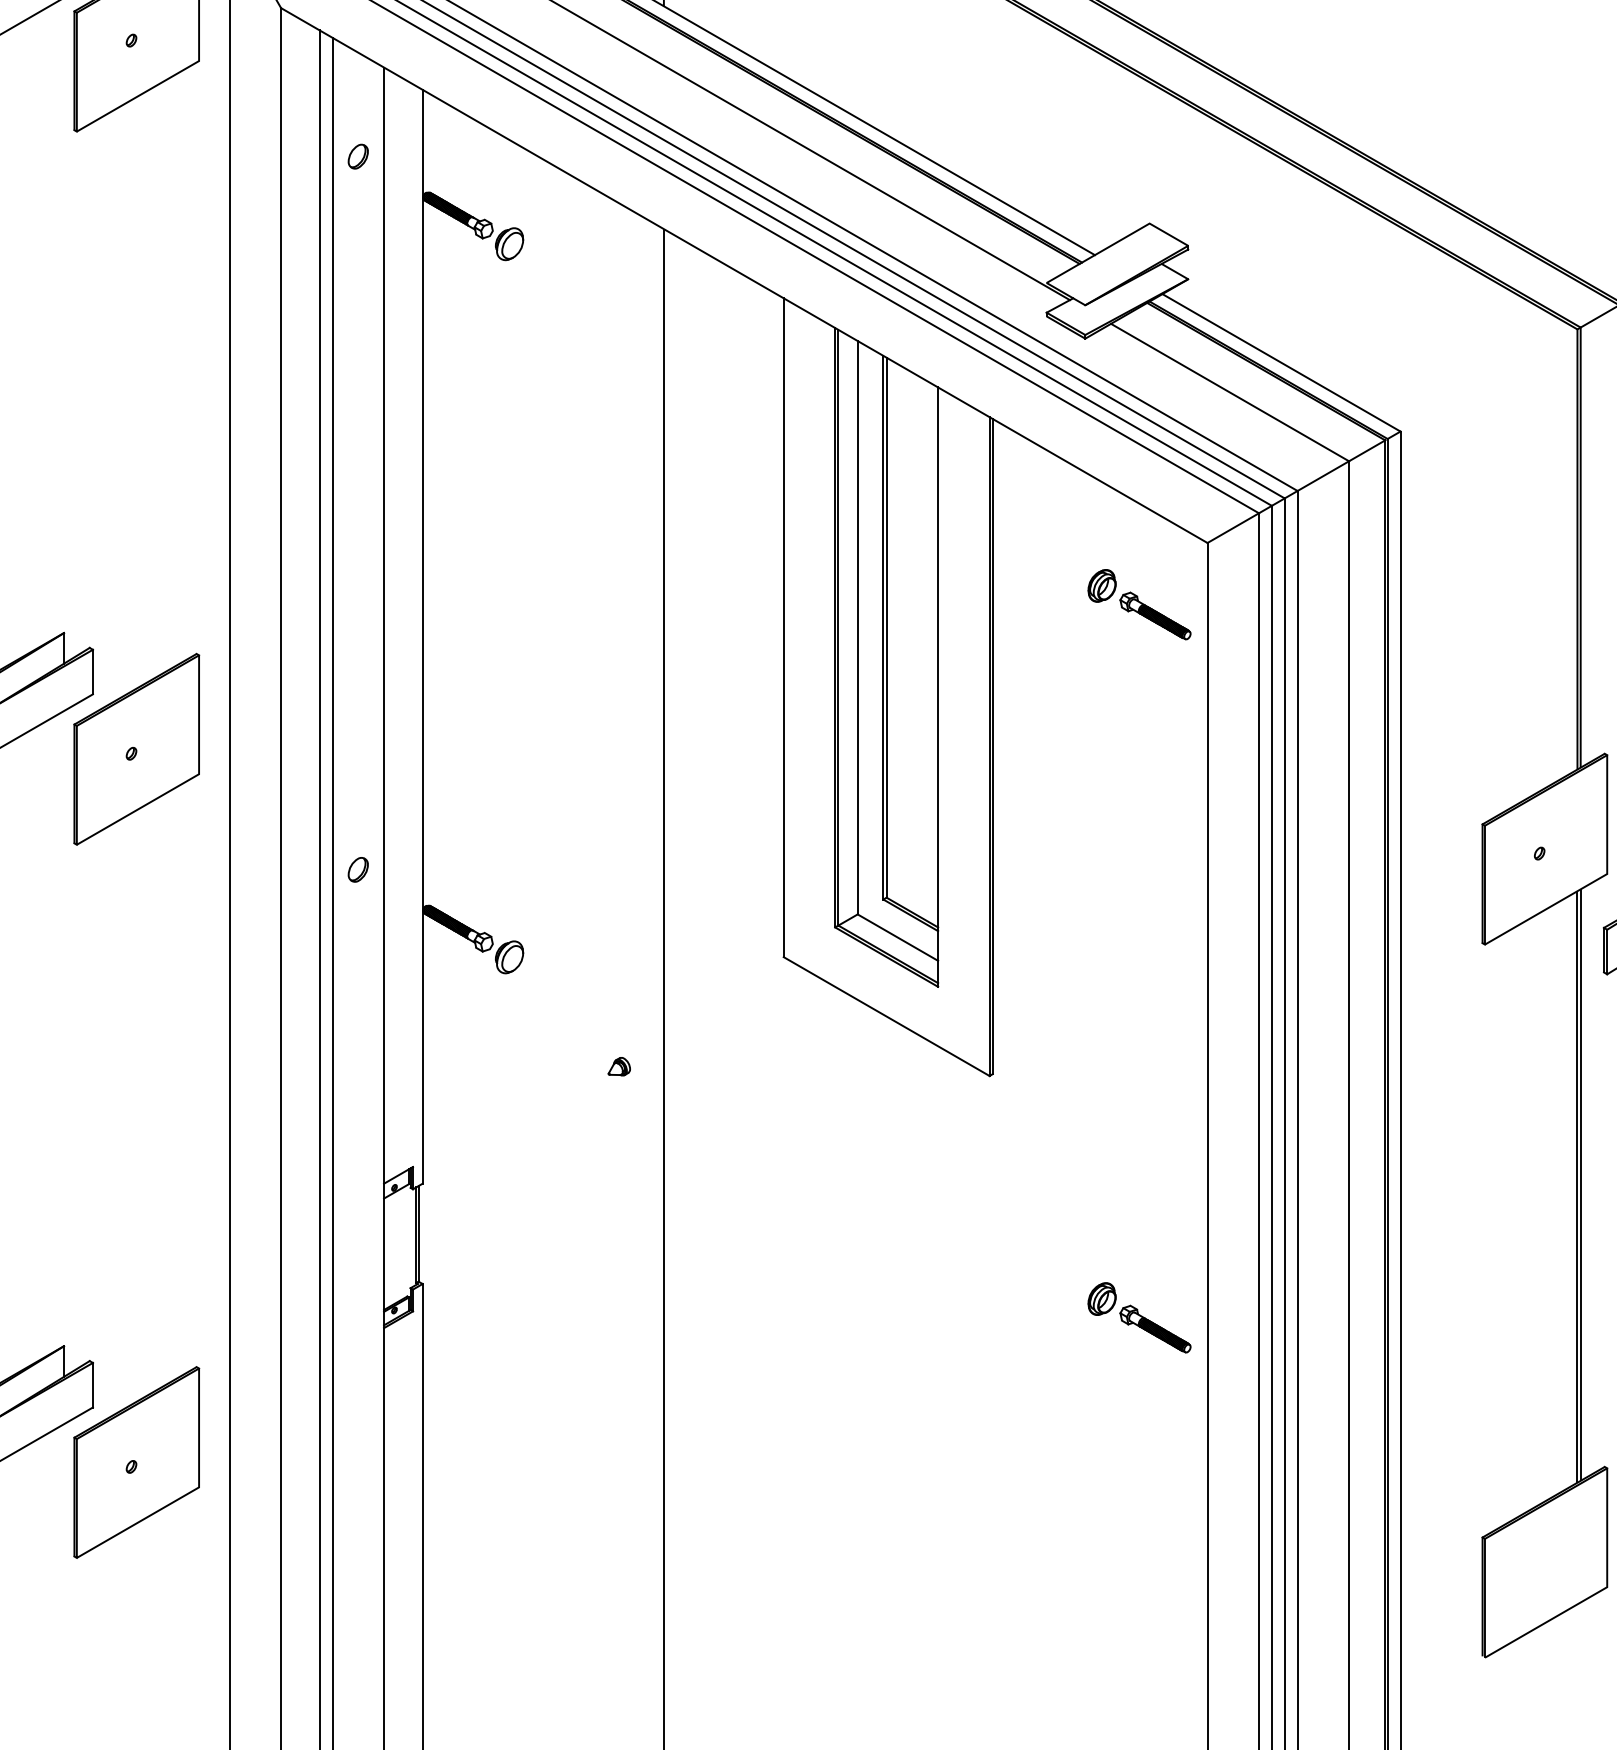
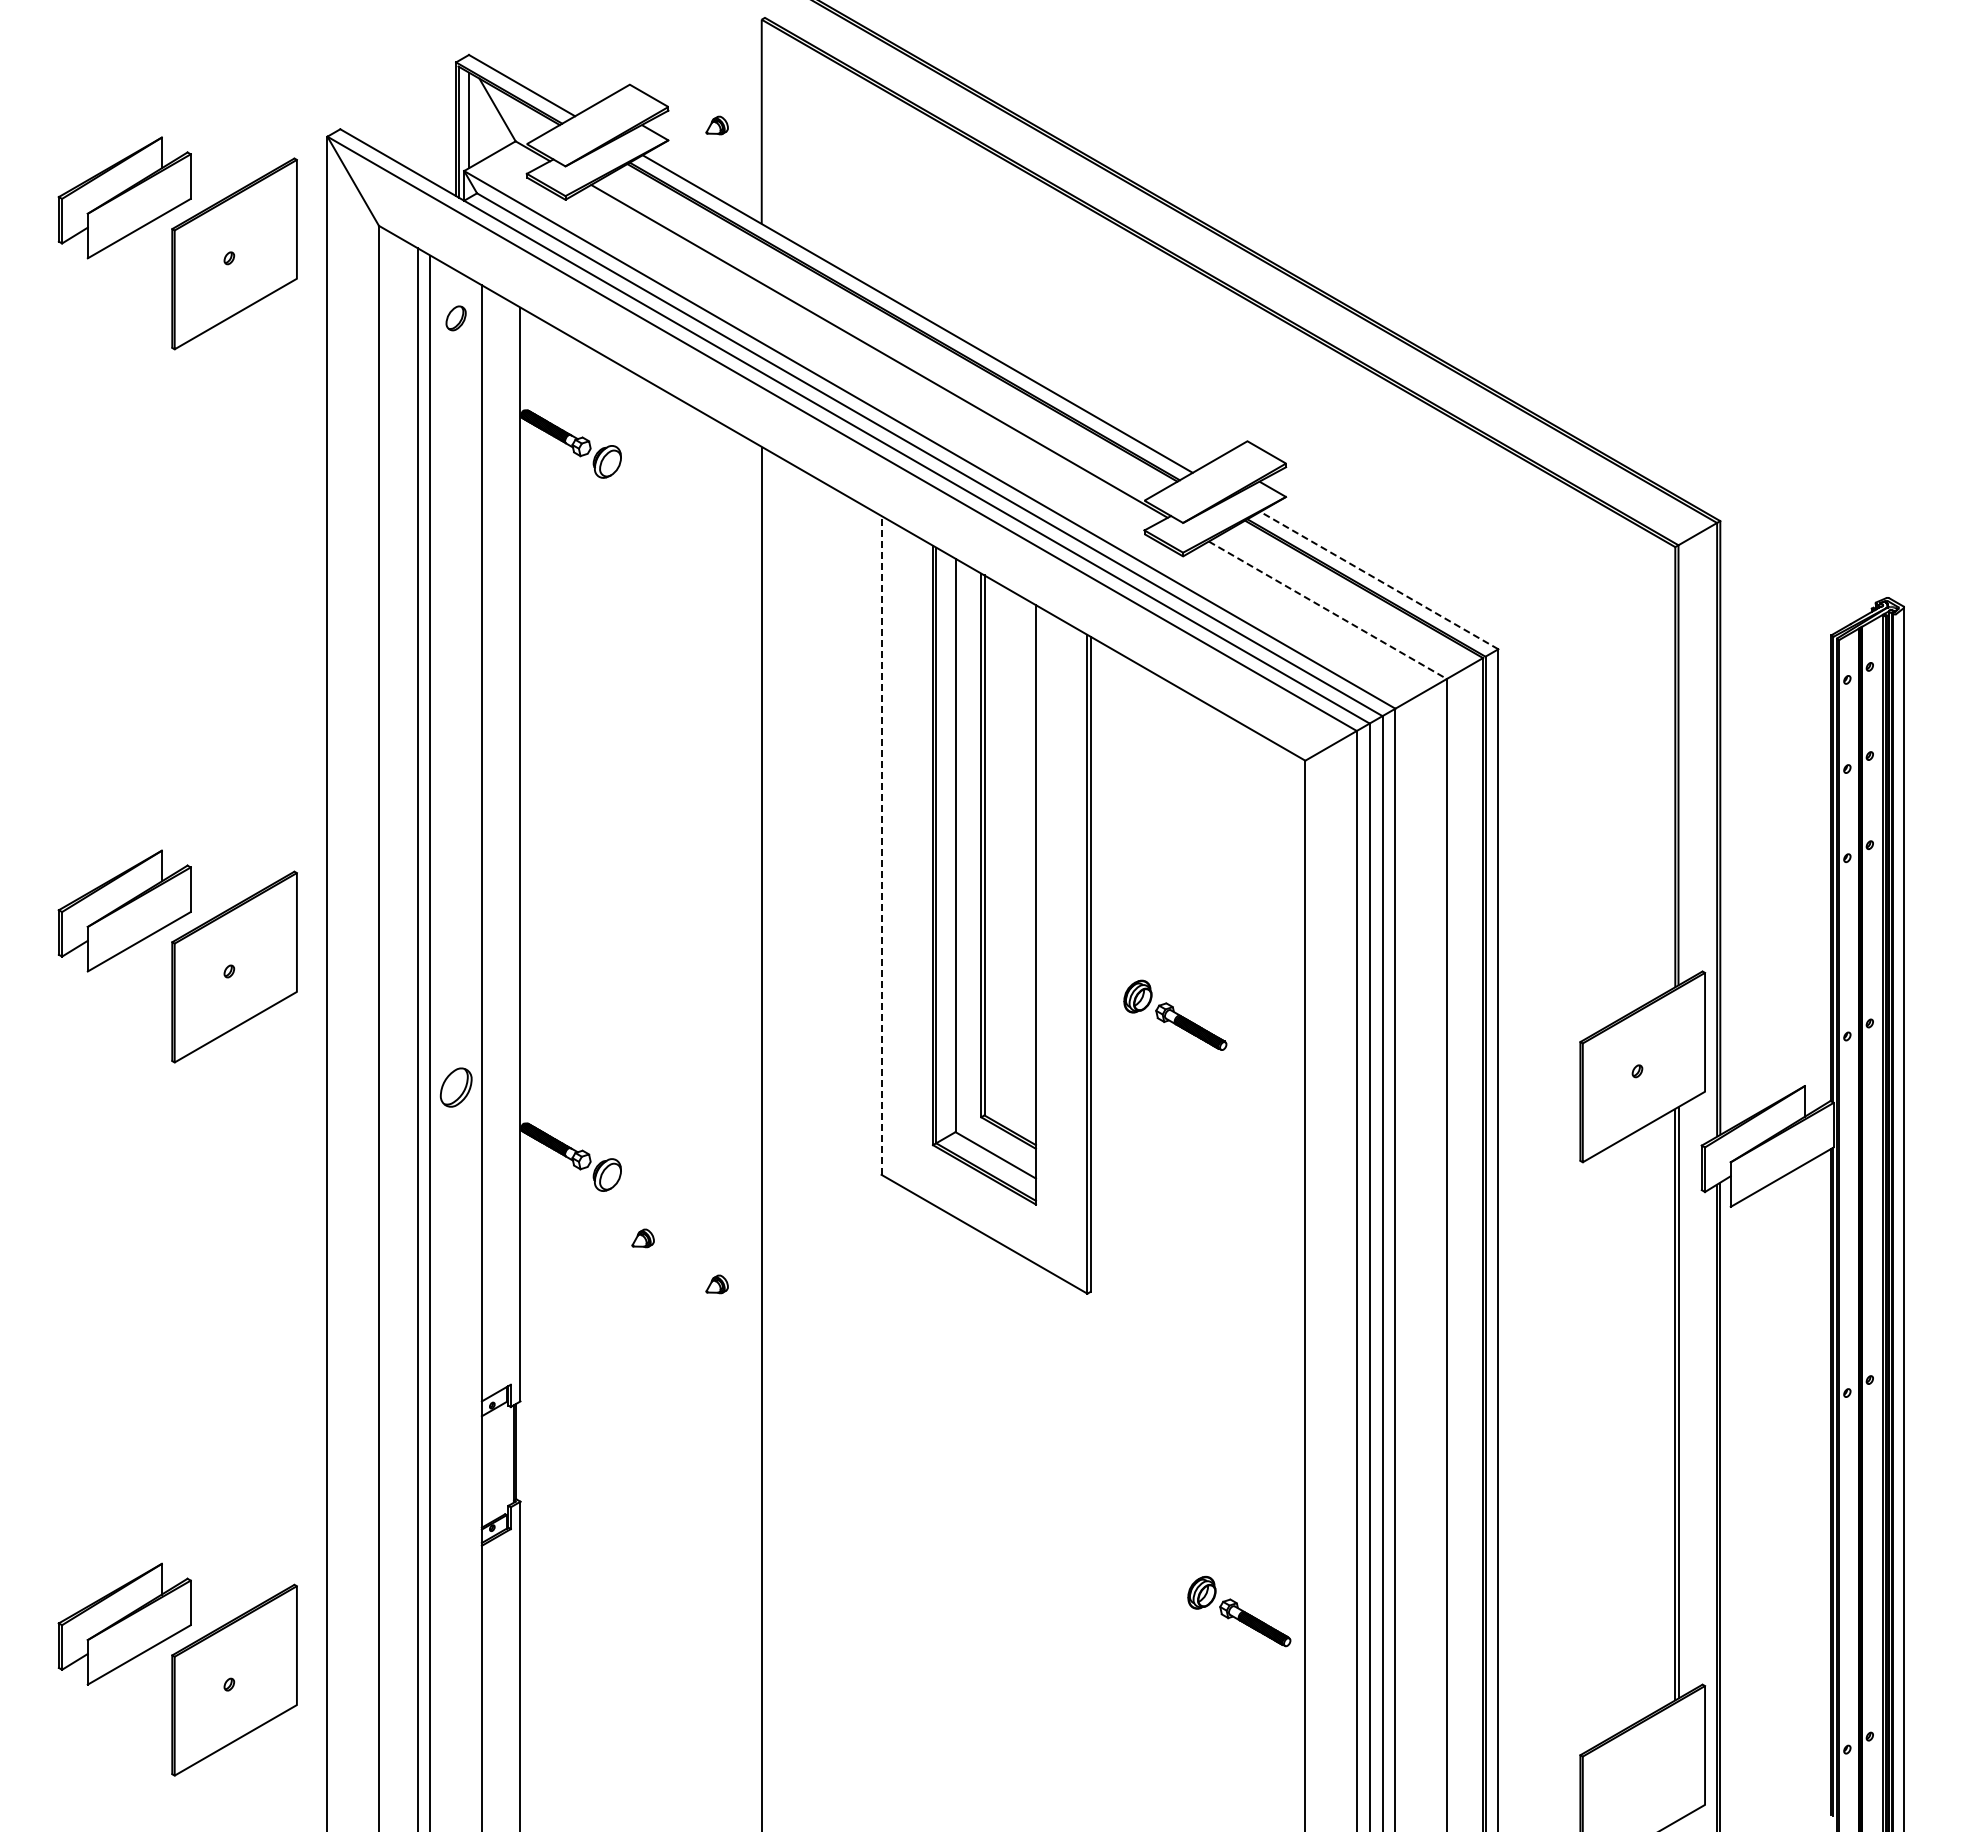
part: (357, 156) -> (455, 318), moved
line: (1280, 362) -> (1378, 580), solid -> dashed
line: (1230, 392) -> (1328, 610), solid -> dashed
part: (1139, 603) -> (1175, 1014), moved
line: (783, 626) -> (881, 844), solid -> dashed
part: (357, 869) -> (455, 1087), size x1.6
part: (544, 1020) -> (642, 1238), added
part: (1139, 1317) -> (1239, 1611), moved

